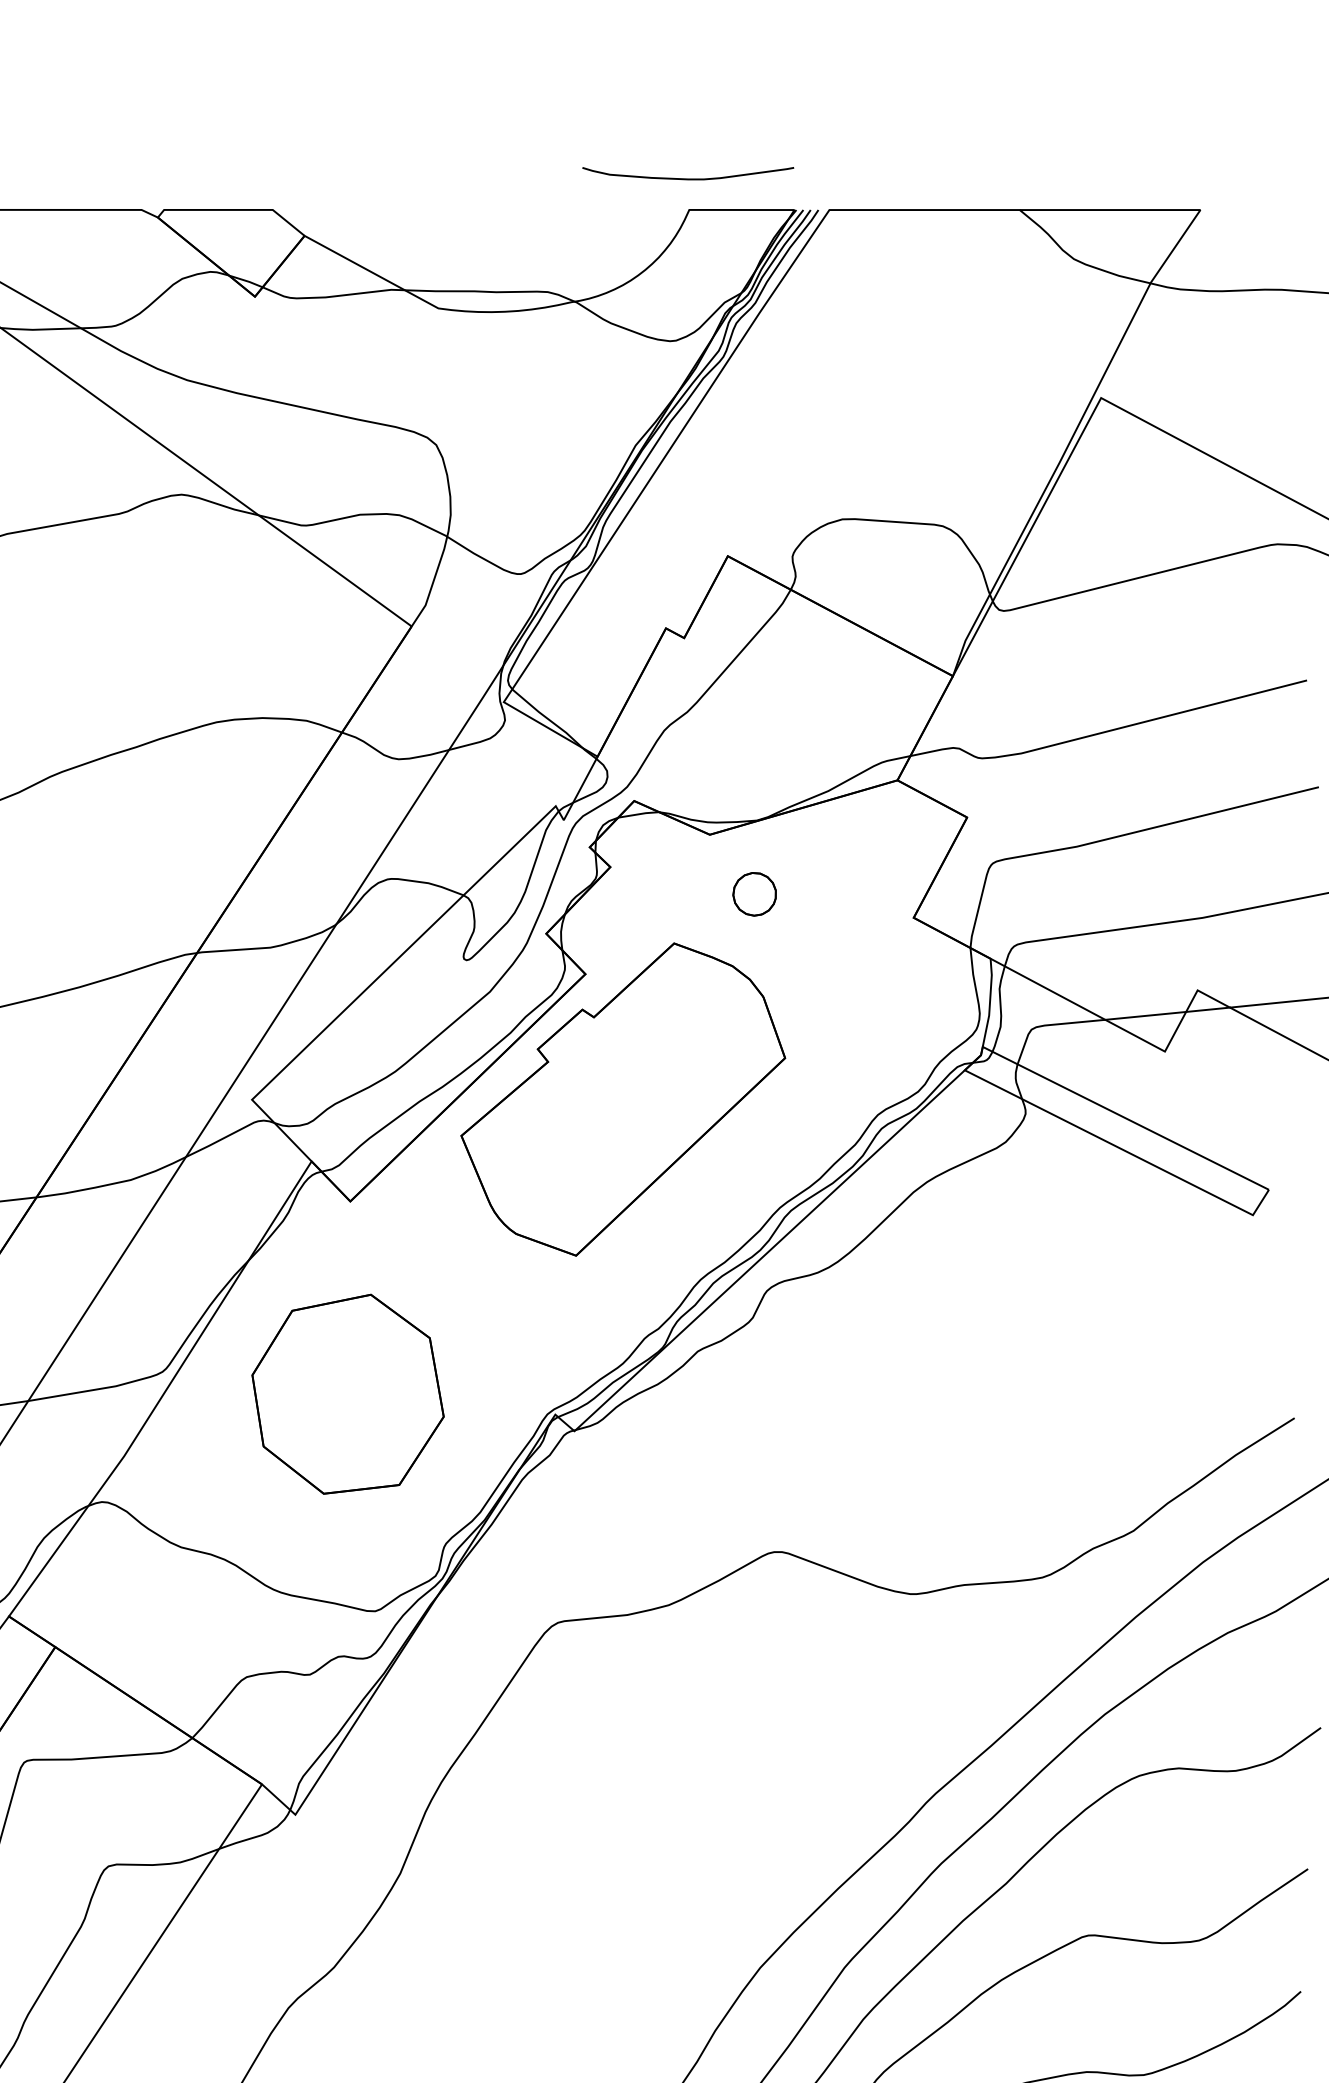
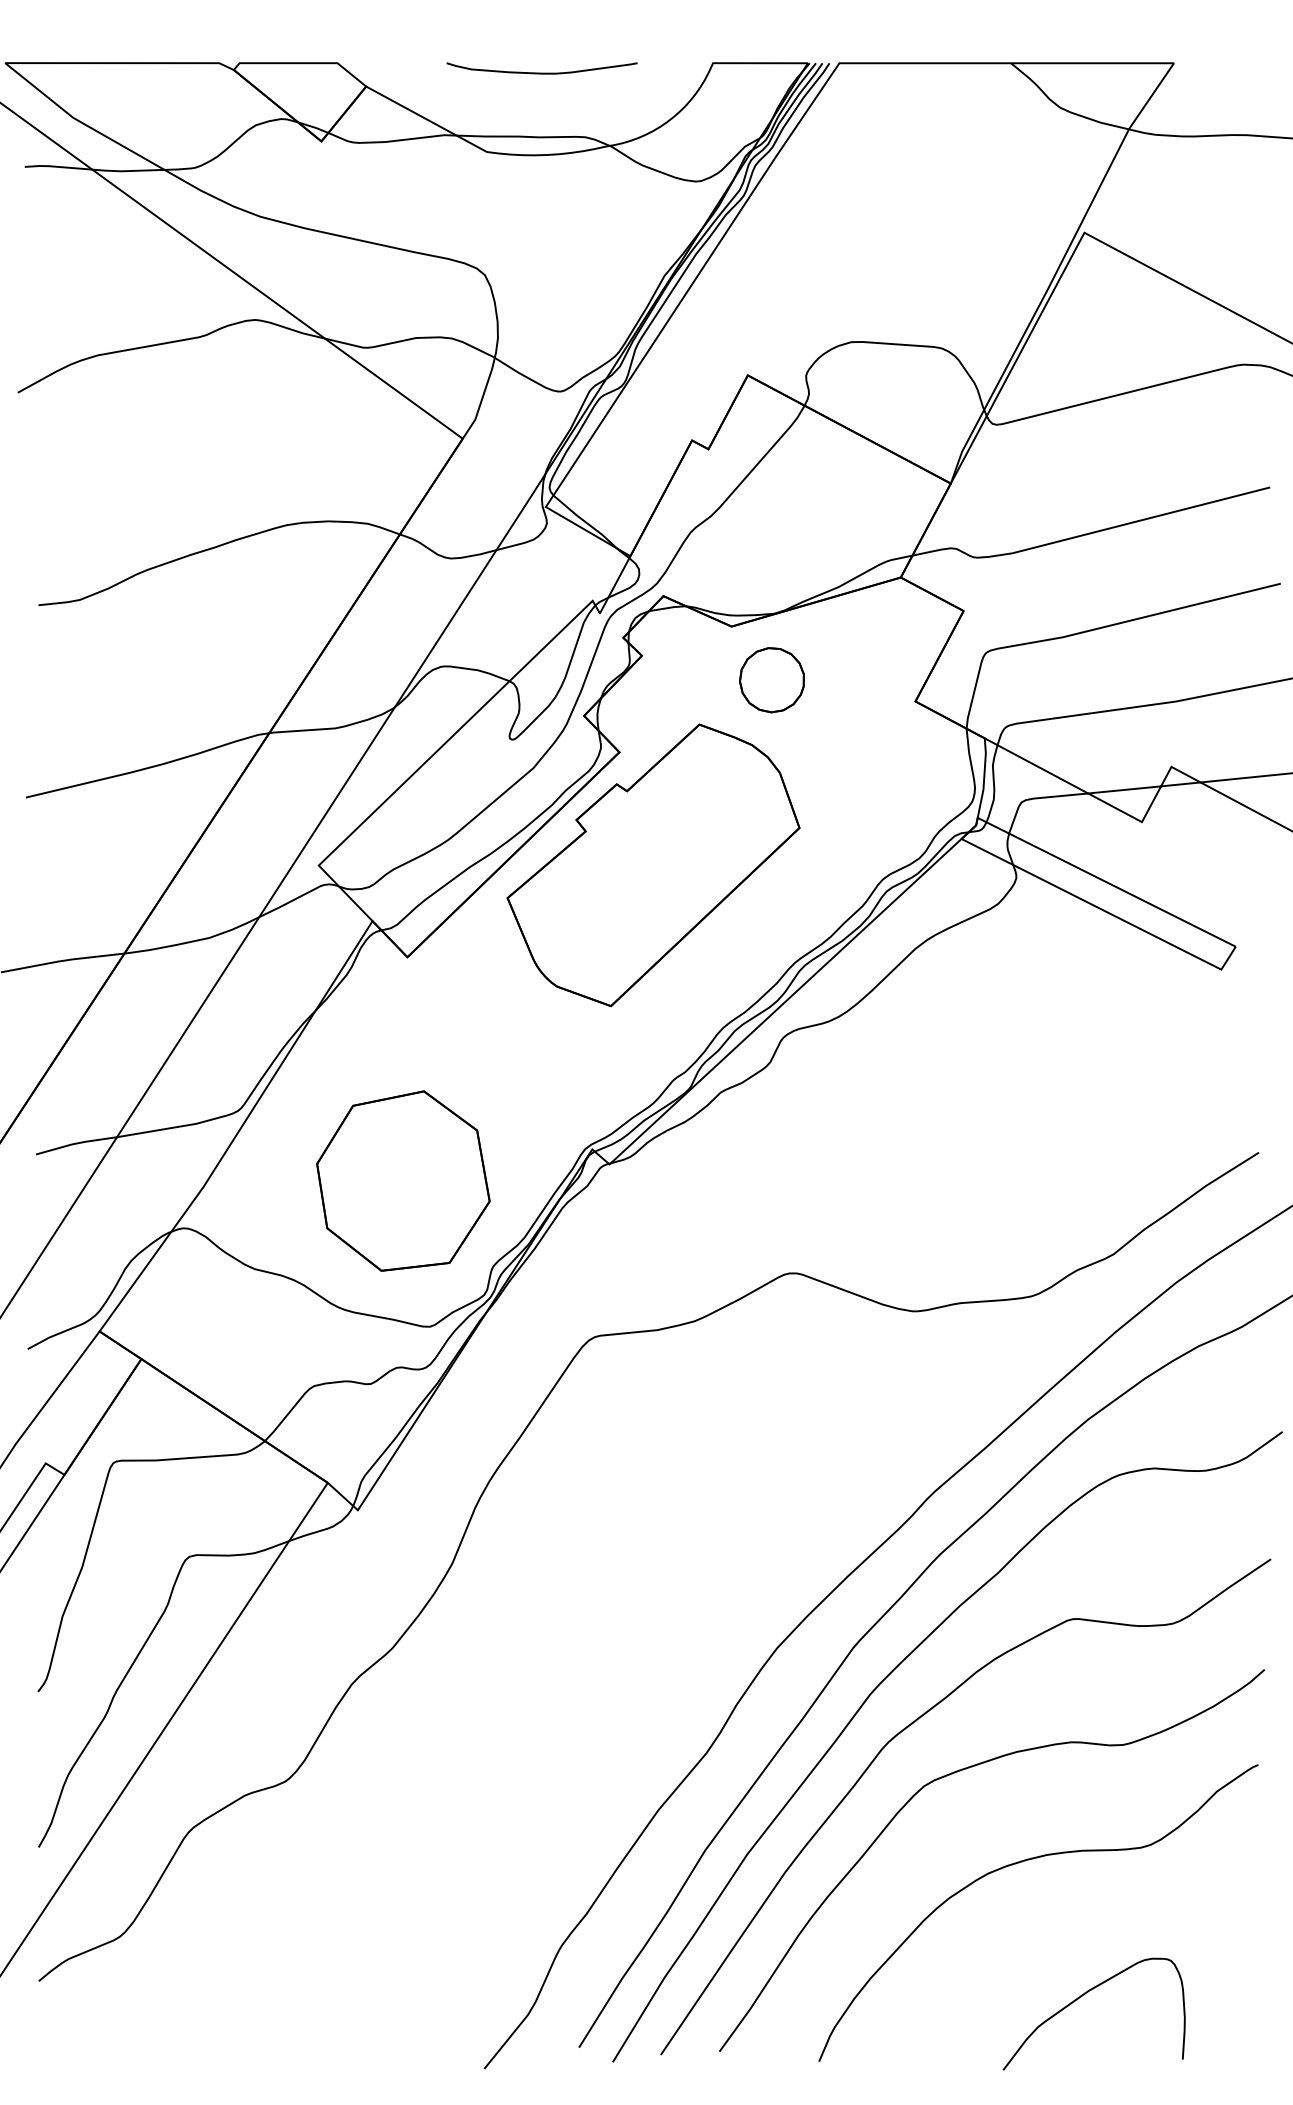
curve: (687, 178) -> (541, 72), moved
part: (754, 894) -> (771, 680), size x1.67
part: (348, 1393) -> (403, 1180), moved

